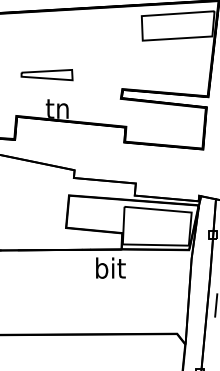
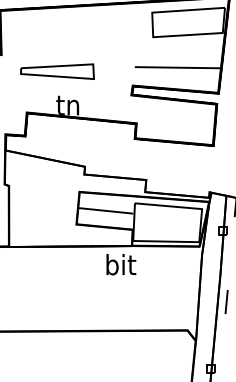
line: (167, 70) -> (177, 67), added
part: (47, 74) -> (57, 71), size x1.43
line: (95, 213) -> (105, 210), added

